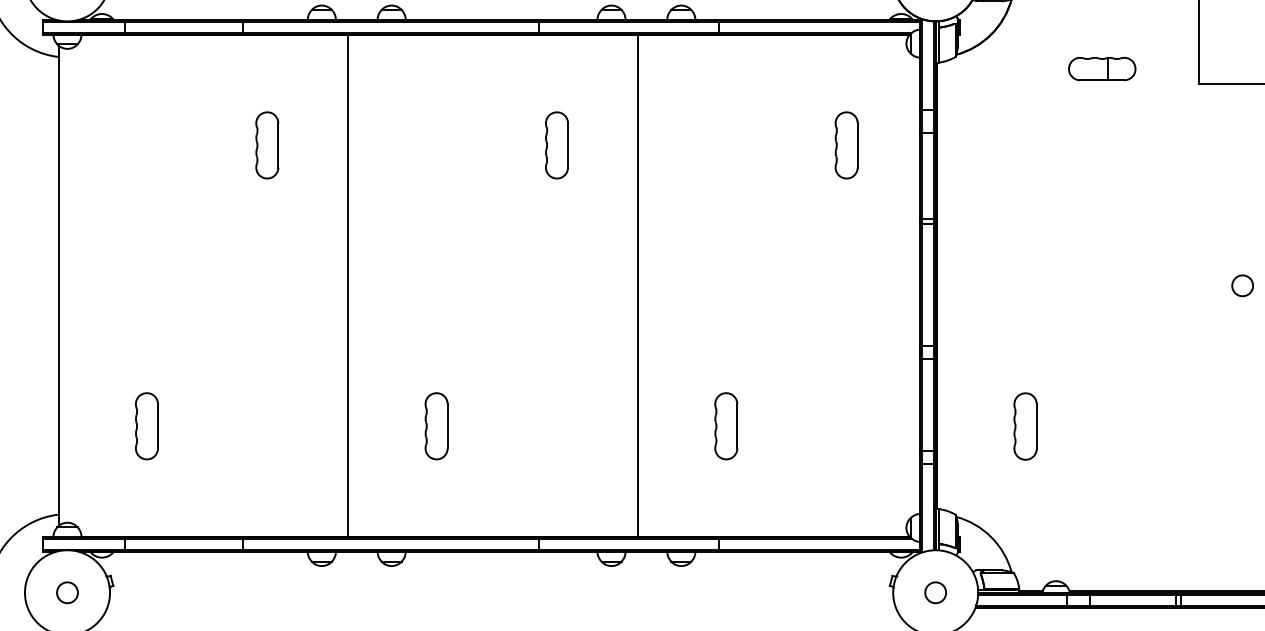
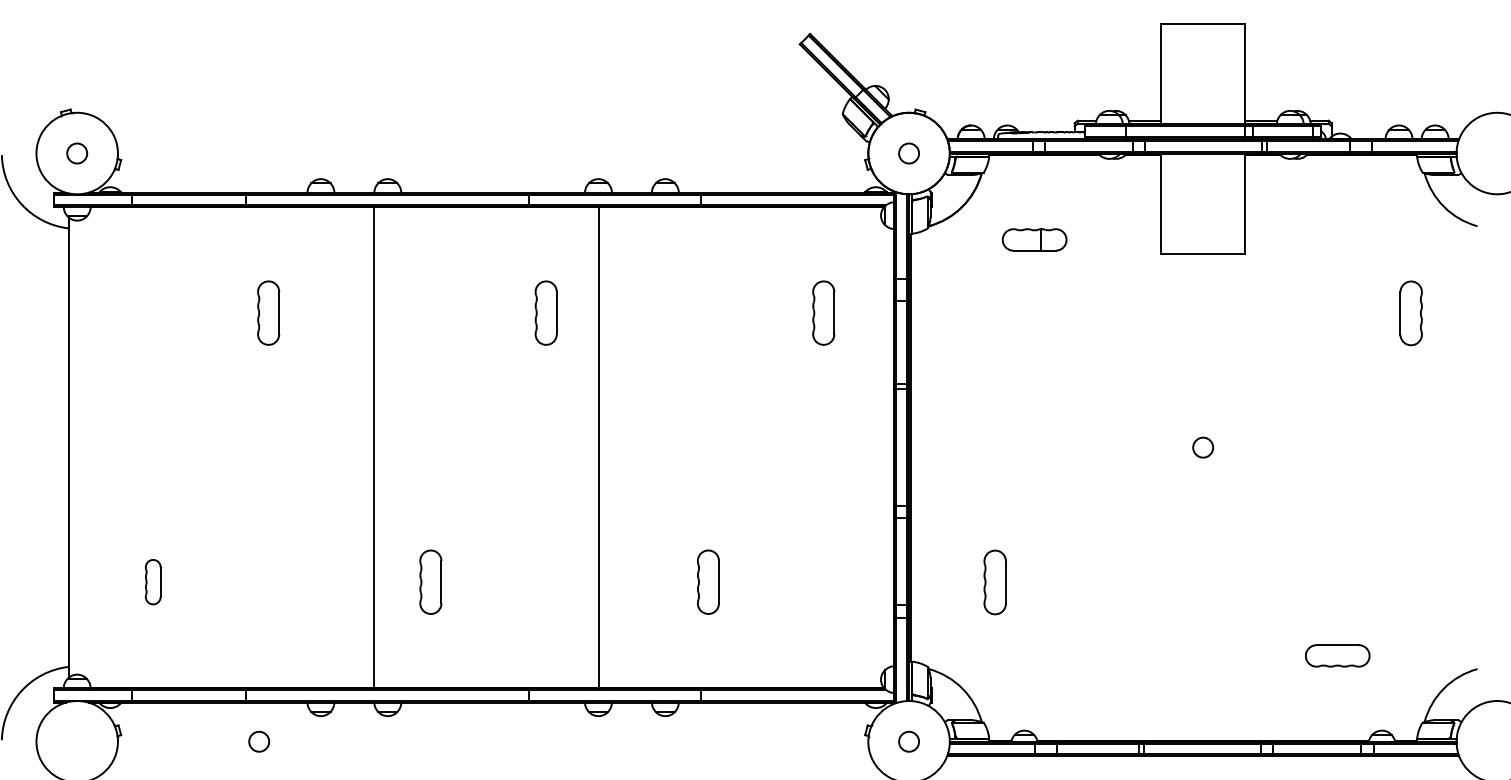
part: (1102, 68) -> (1034, 239), moved
line: (348, 285) -> (374, 447), moved
line: (637, 285) -> (598, 447), moved
part: (146, 425) -> (152, 581), size x0.7
circle: (67, 592) -> (259, 741), moved

